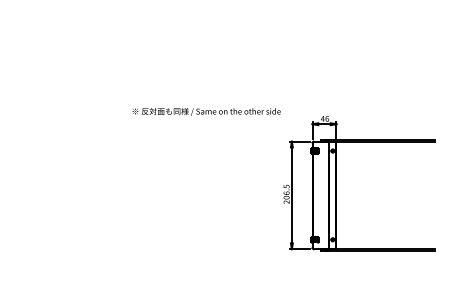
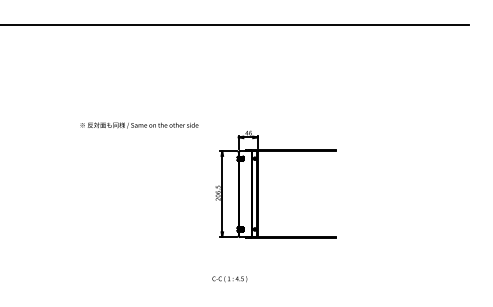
text: (206, 111) -> (139, 125), moved

